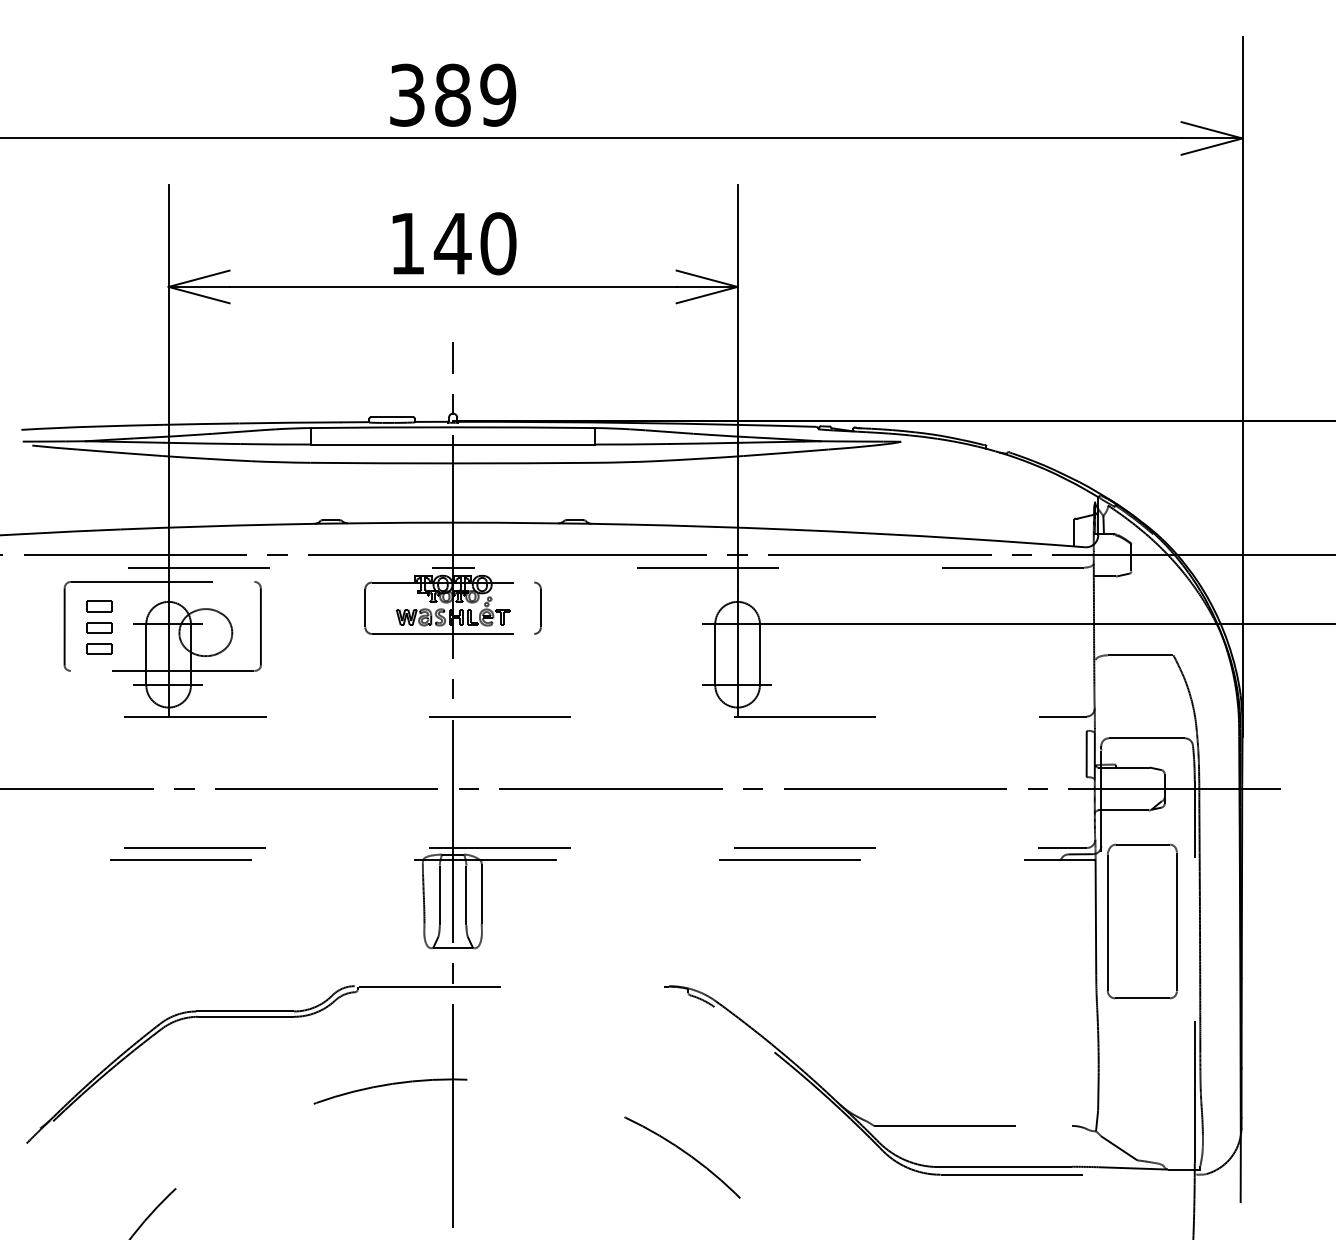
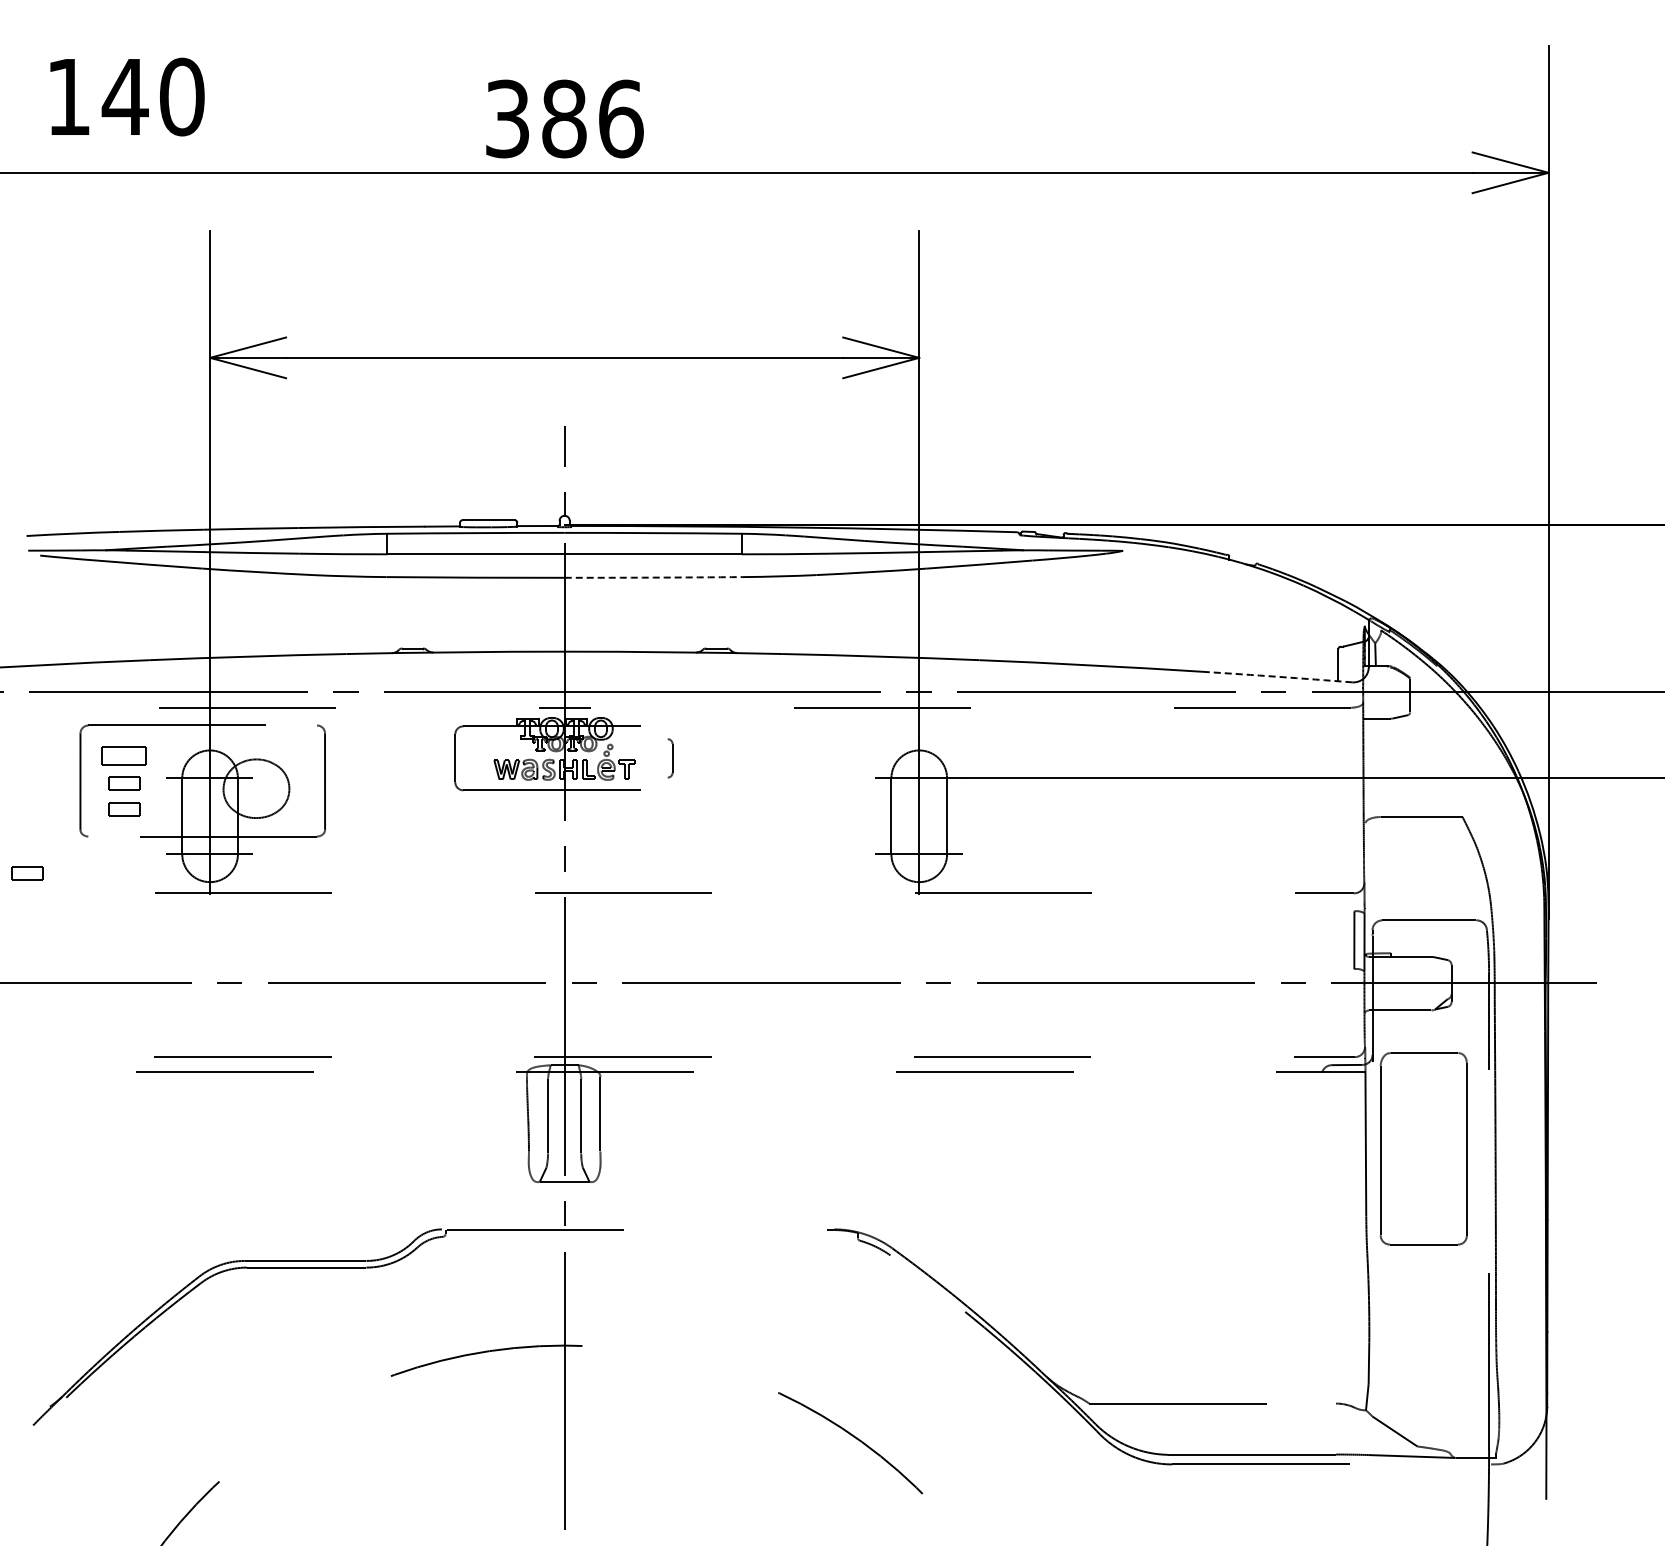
text: (497, 94) -> (620, 118), 389 -> 386
text: (454, 243) -> (127, 96), moved
arc: (524, 463) -> (653, 577), solid -> dashed
arc: (1025, 542) -> (1278, 676), solid -> dashed
part: (99, 606) -> (124, 756), size x1.4
part: (538, 608) -> (670, 758), size x0.6
part: (22, 700) -> (27, 873), added

